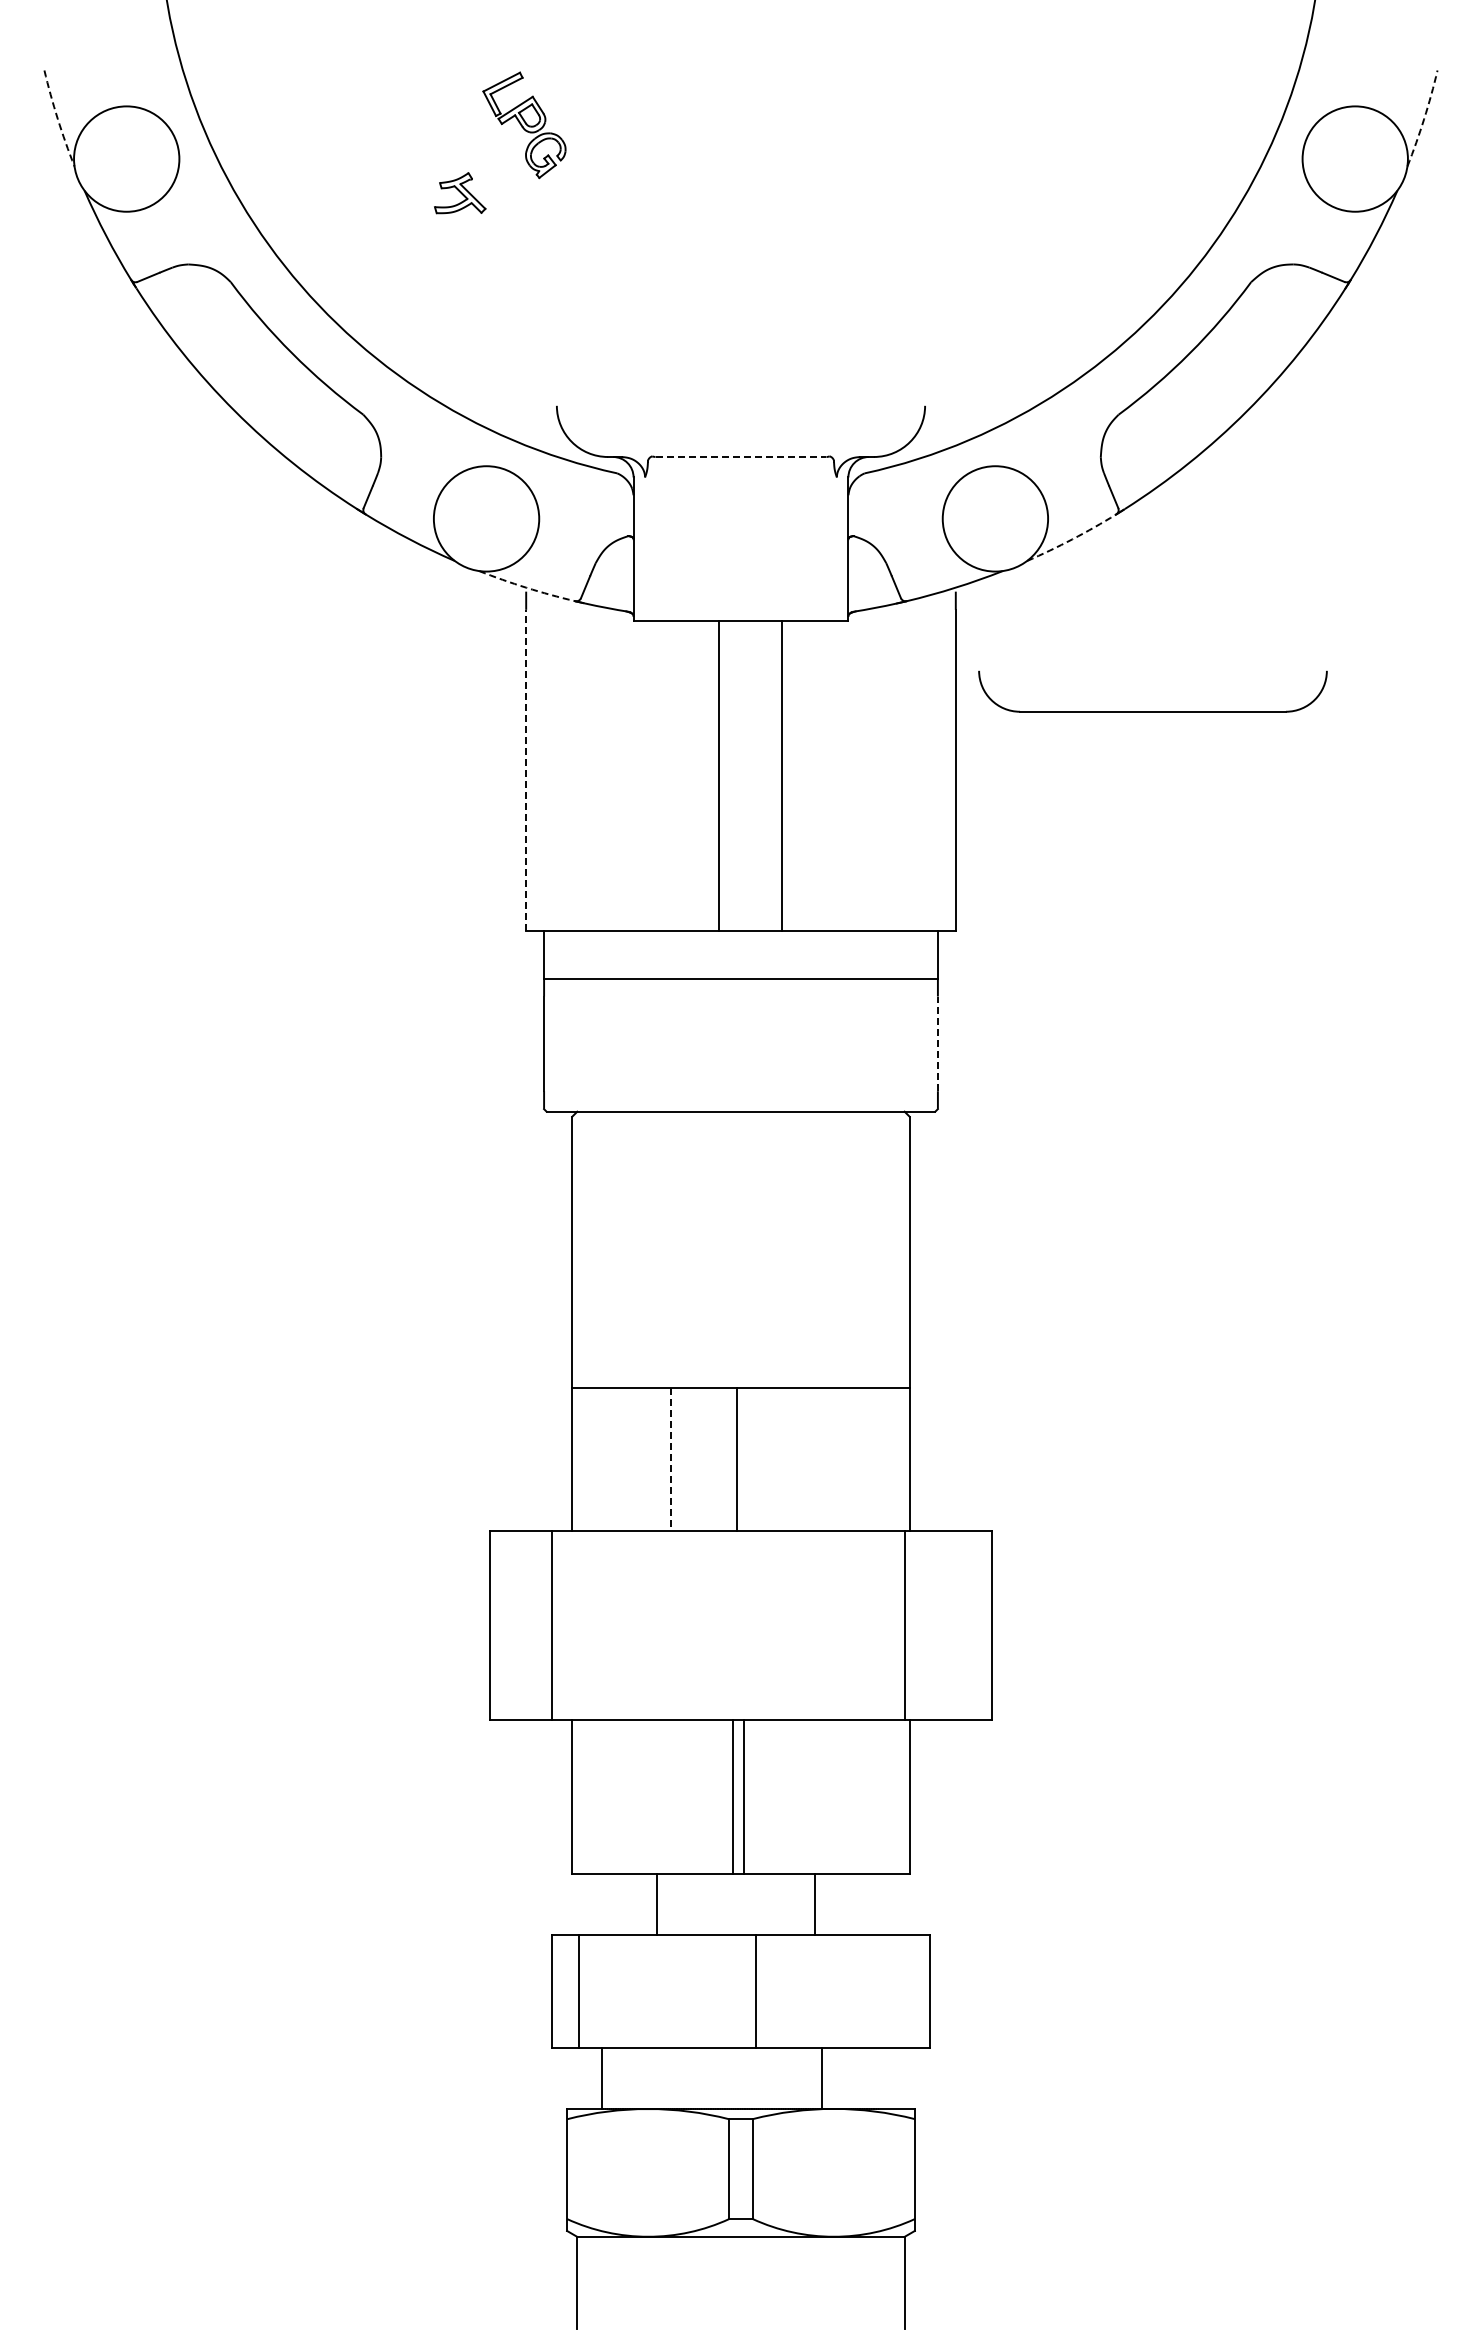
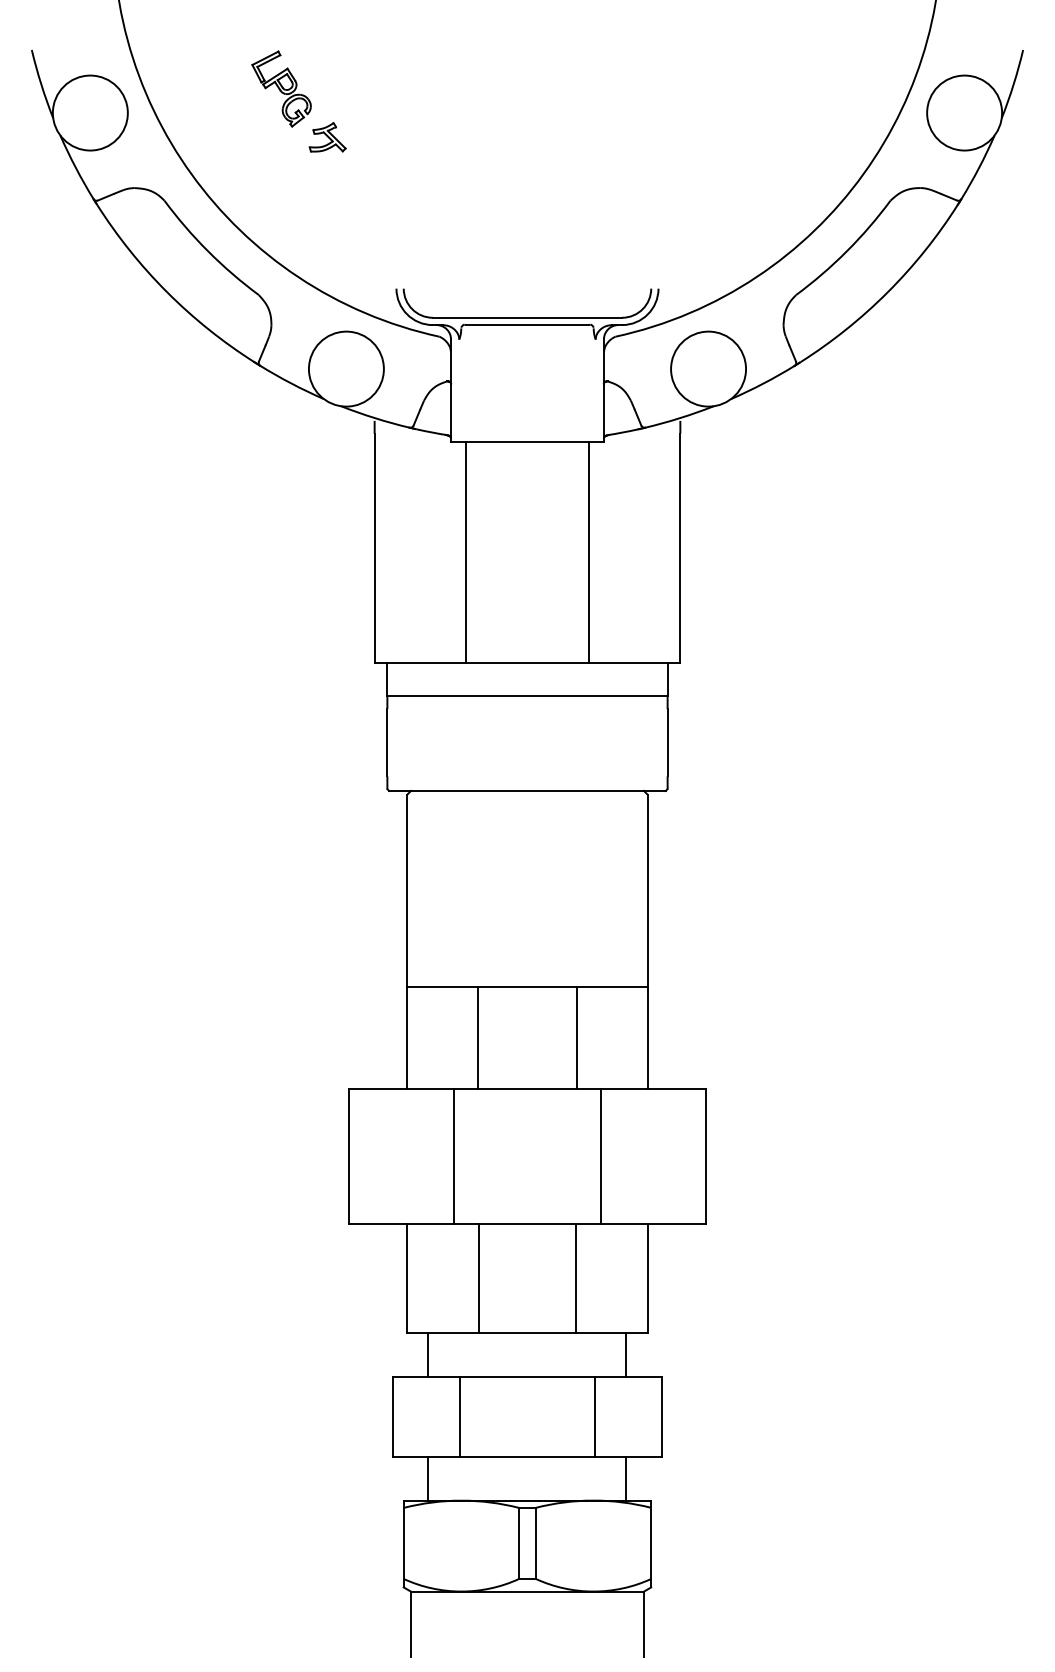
arc: (57, 119) -> (41, 84), dashed -> solid
arc: (1424, 119) -> (1013, 84), dashed -> solid
part: (524, 125) -> (281, 89), moved
line: (741, 457) -> (527, 325), dashed -> solid
arc: (1072, 539) -> (763, 383), dashed -> solid
arc: (526, 587) -> (374, 417), dashed -> solid
part: (1152, 711) -> (527, 317), moved
line: (526, 770) -> (374, 548), dashed -> solid
line: (718, 775) -> (465, 551), moved
line: (782, 775) -> (589, 551), moved
line: (937, 1043) -> (667, 742), dashed -> solid
line: (671, 1459) -> (478, 1038), dashed -> solid
line: (736, 1459) -> (576, 1038), moved
line: (552, 1625) -> (454, 1156), moved
line: (904, 1625) -> (600, 1156), moved
line: (732, 1796) -> (478, 1278), moved
line: (744, 1796) -> (576, 1278), moved
line: (656, 1904) -> (428, 1355), moved
line: (815, 1904) -> (626, 1355), moved
line: (578, 1991) -> (460, 1417), moved
line: (756, 1991) -> (594, 1417), moved
line: (822, 2078) -> (626, 1478), moved

